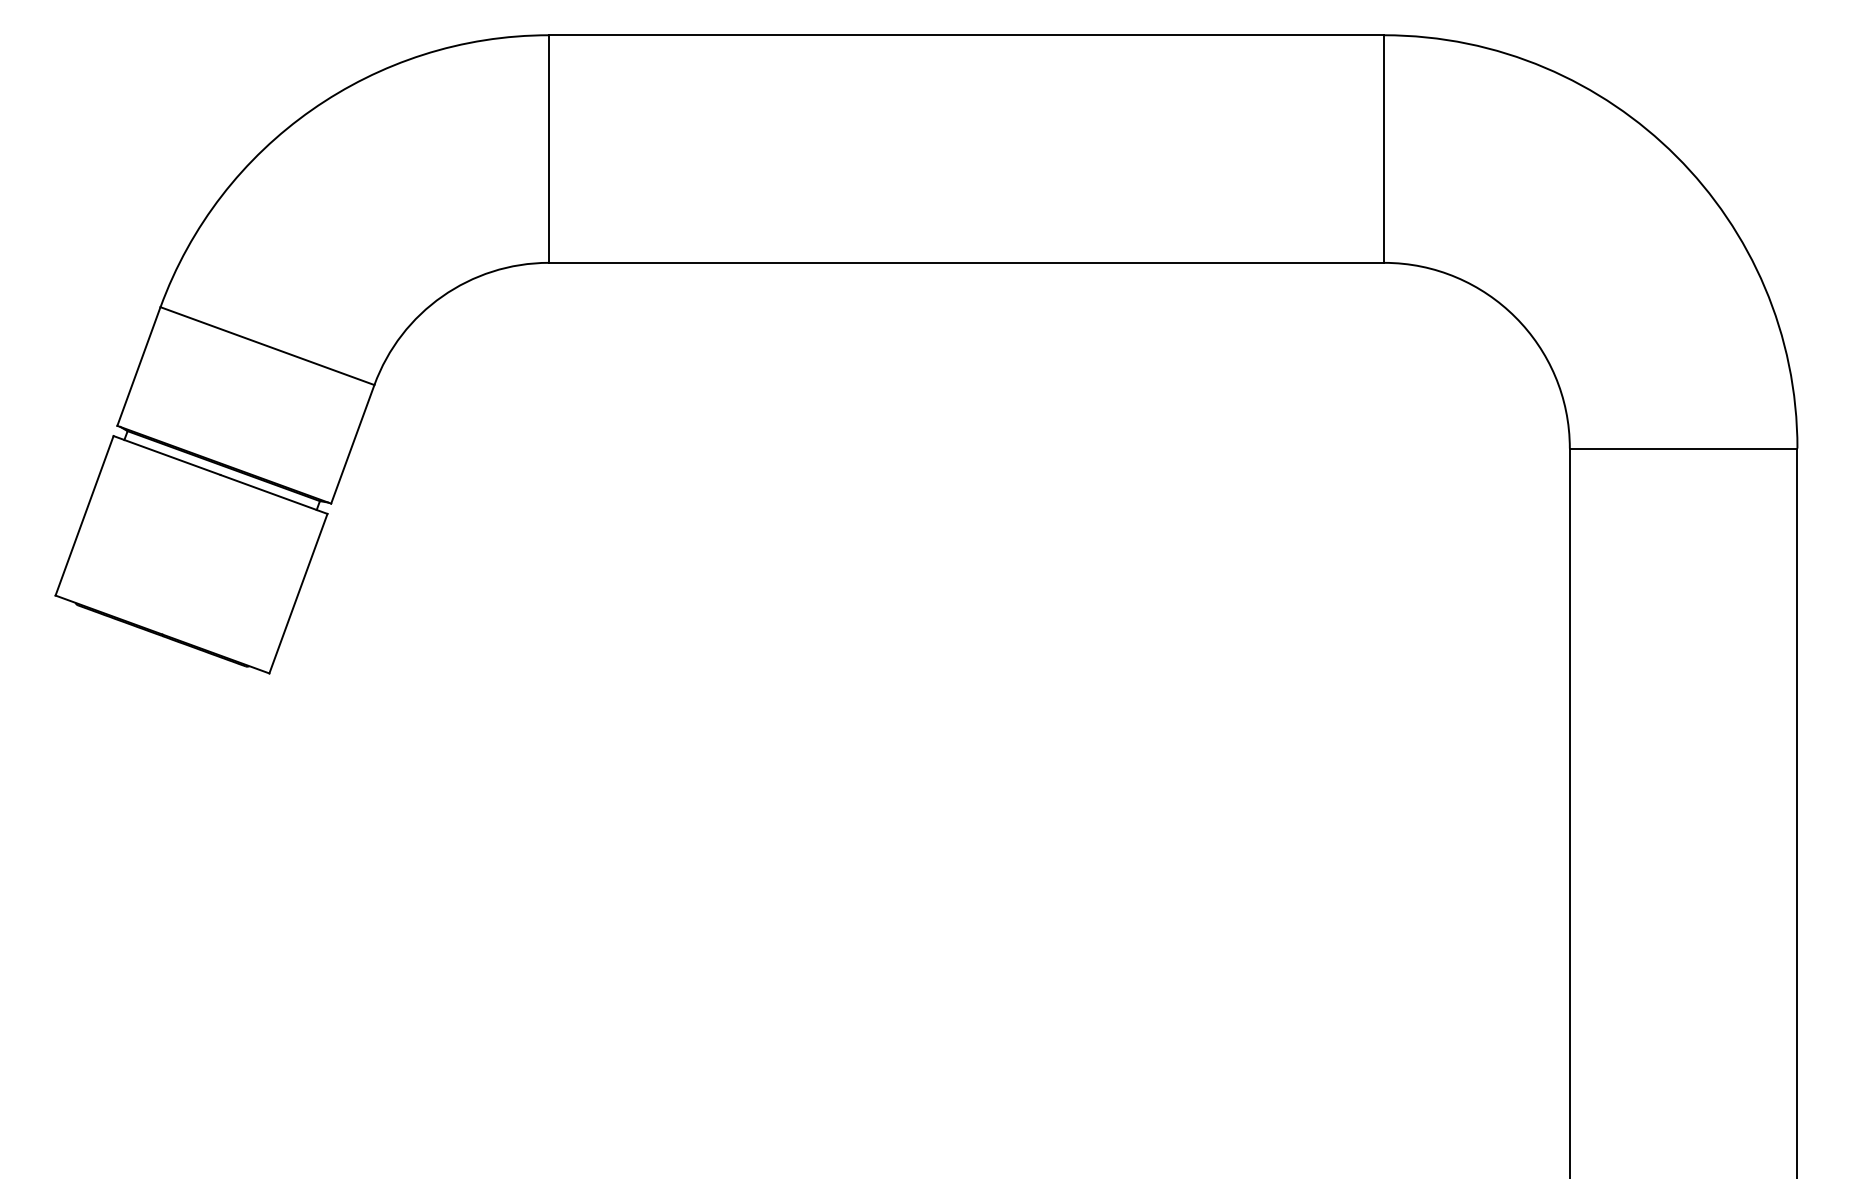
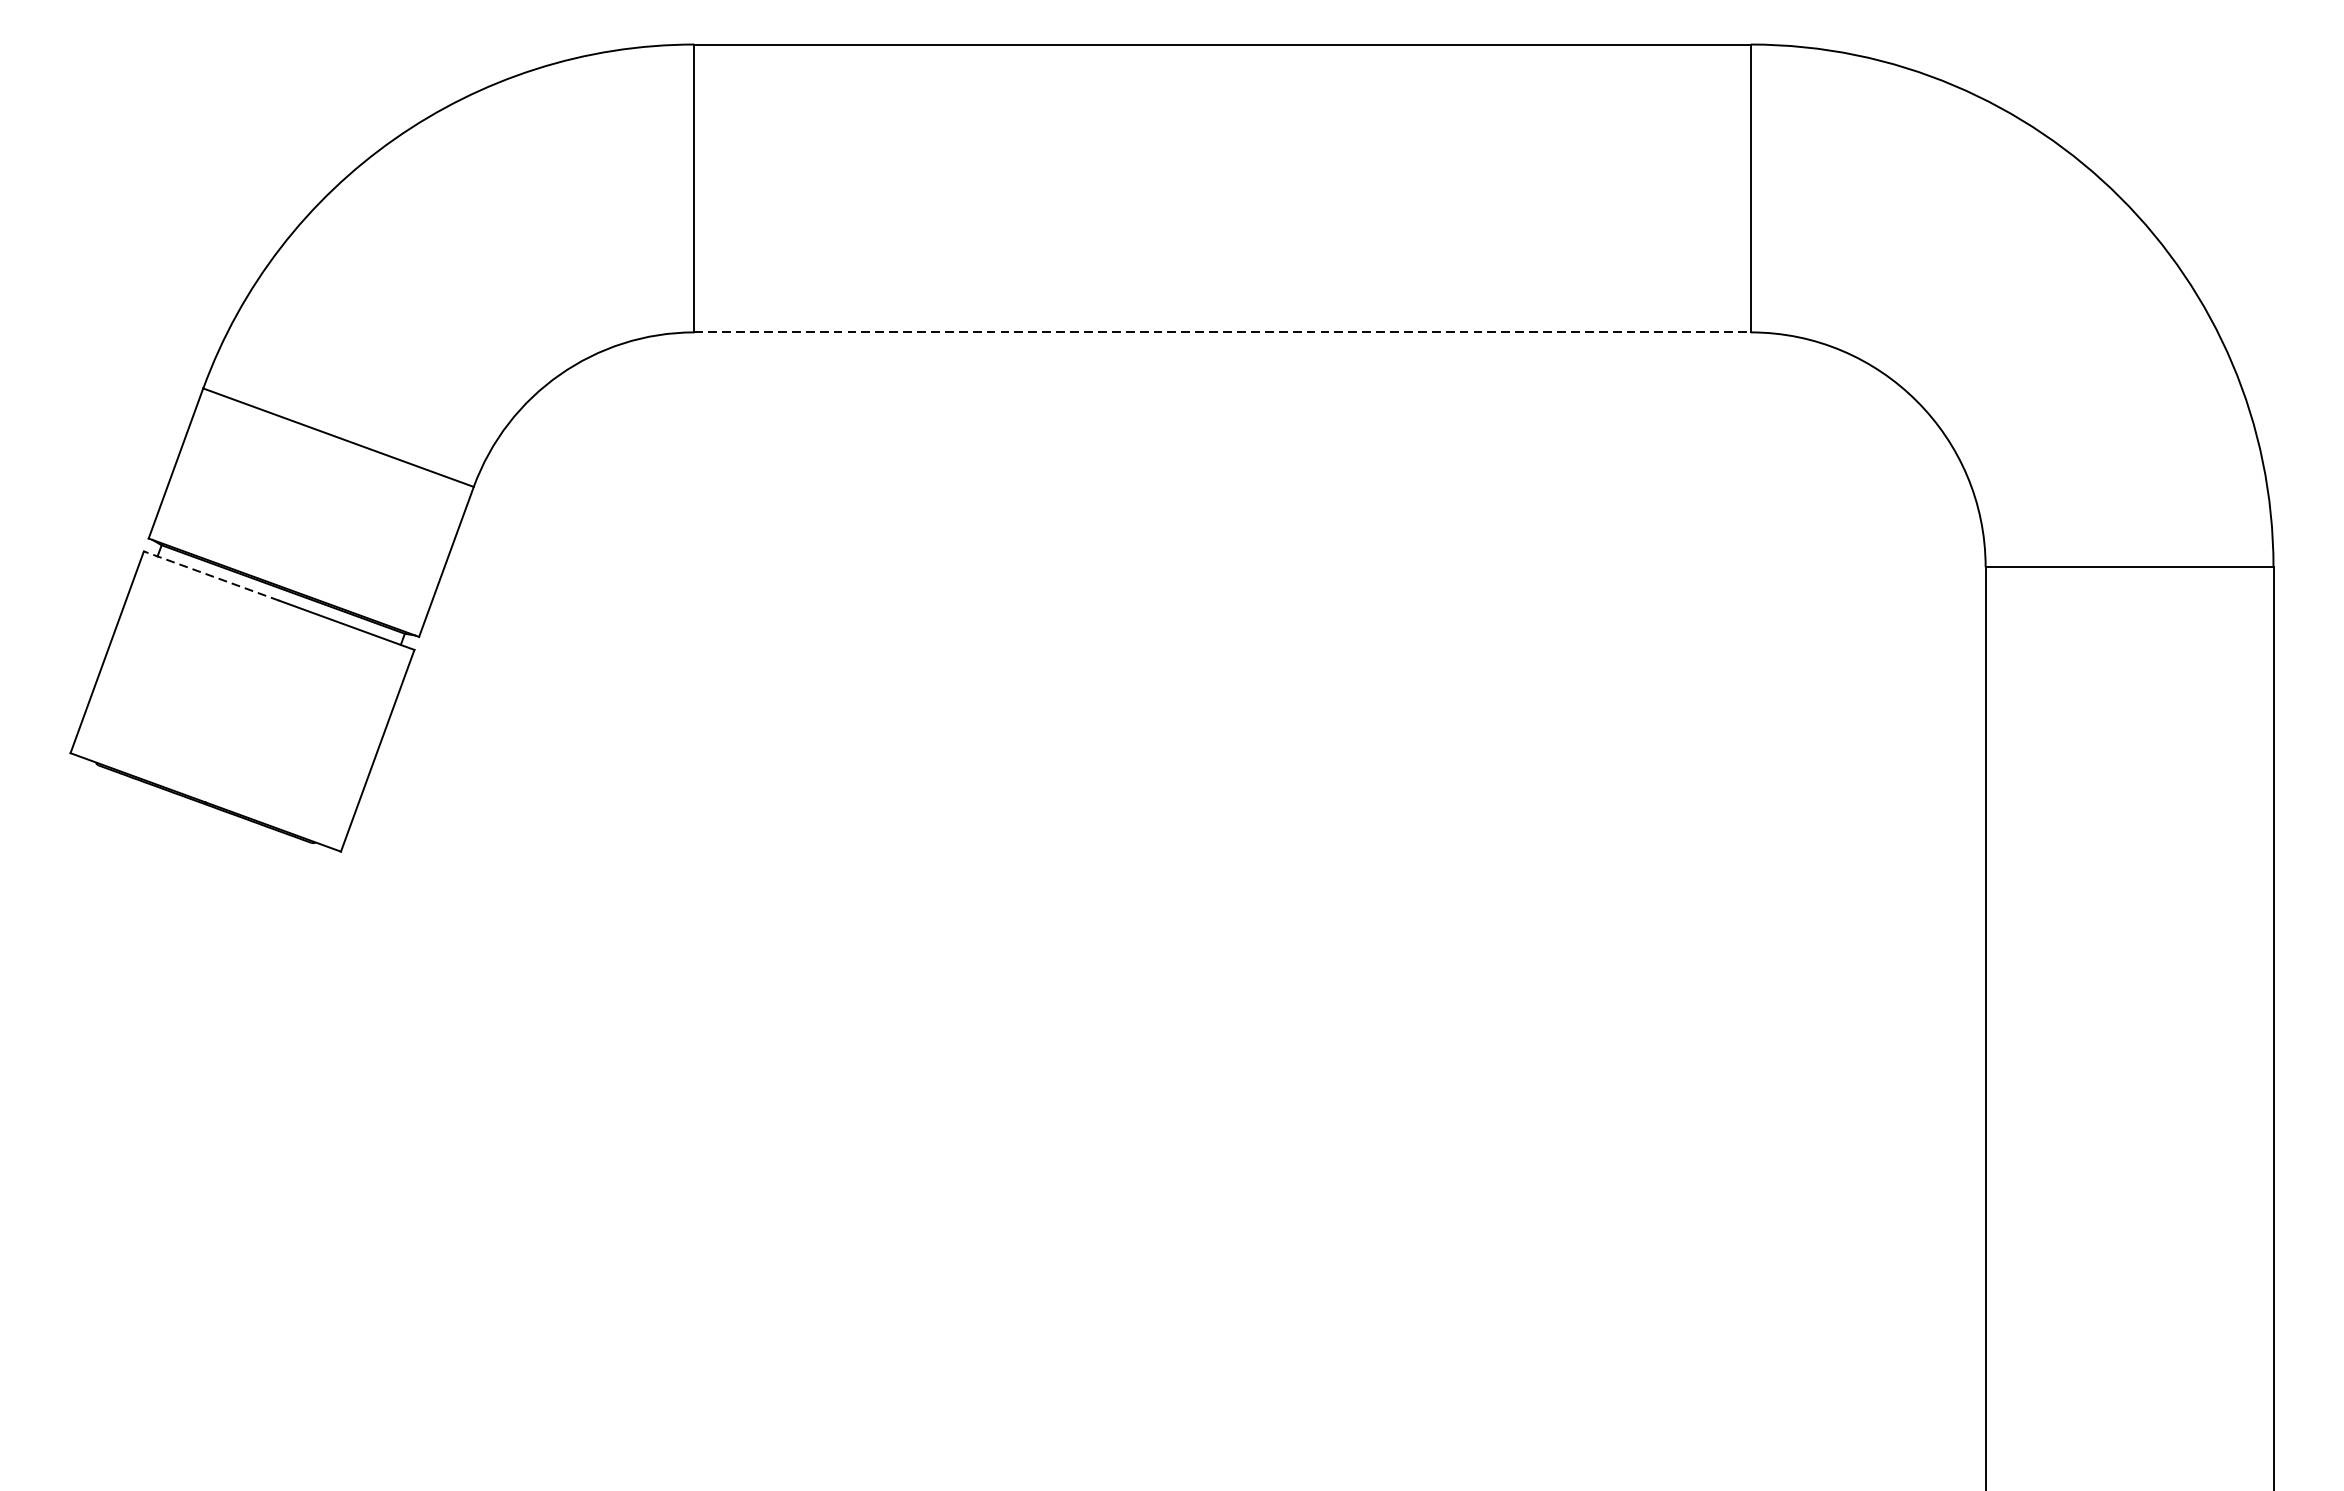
line: (966, 262) -> (1222, 331), solid -> dashed
line: (167, 455) -> (212, 576), solid -> dashed

